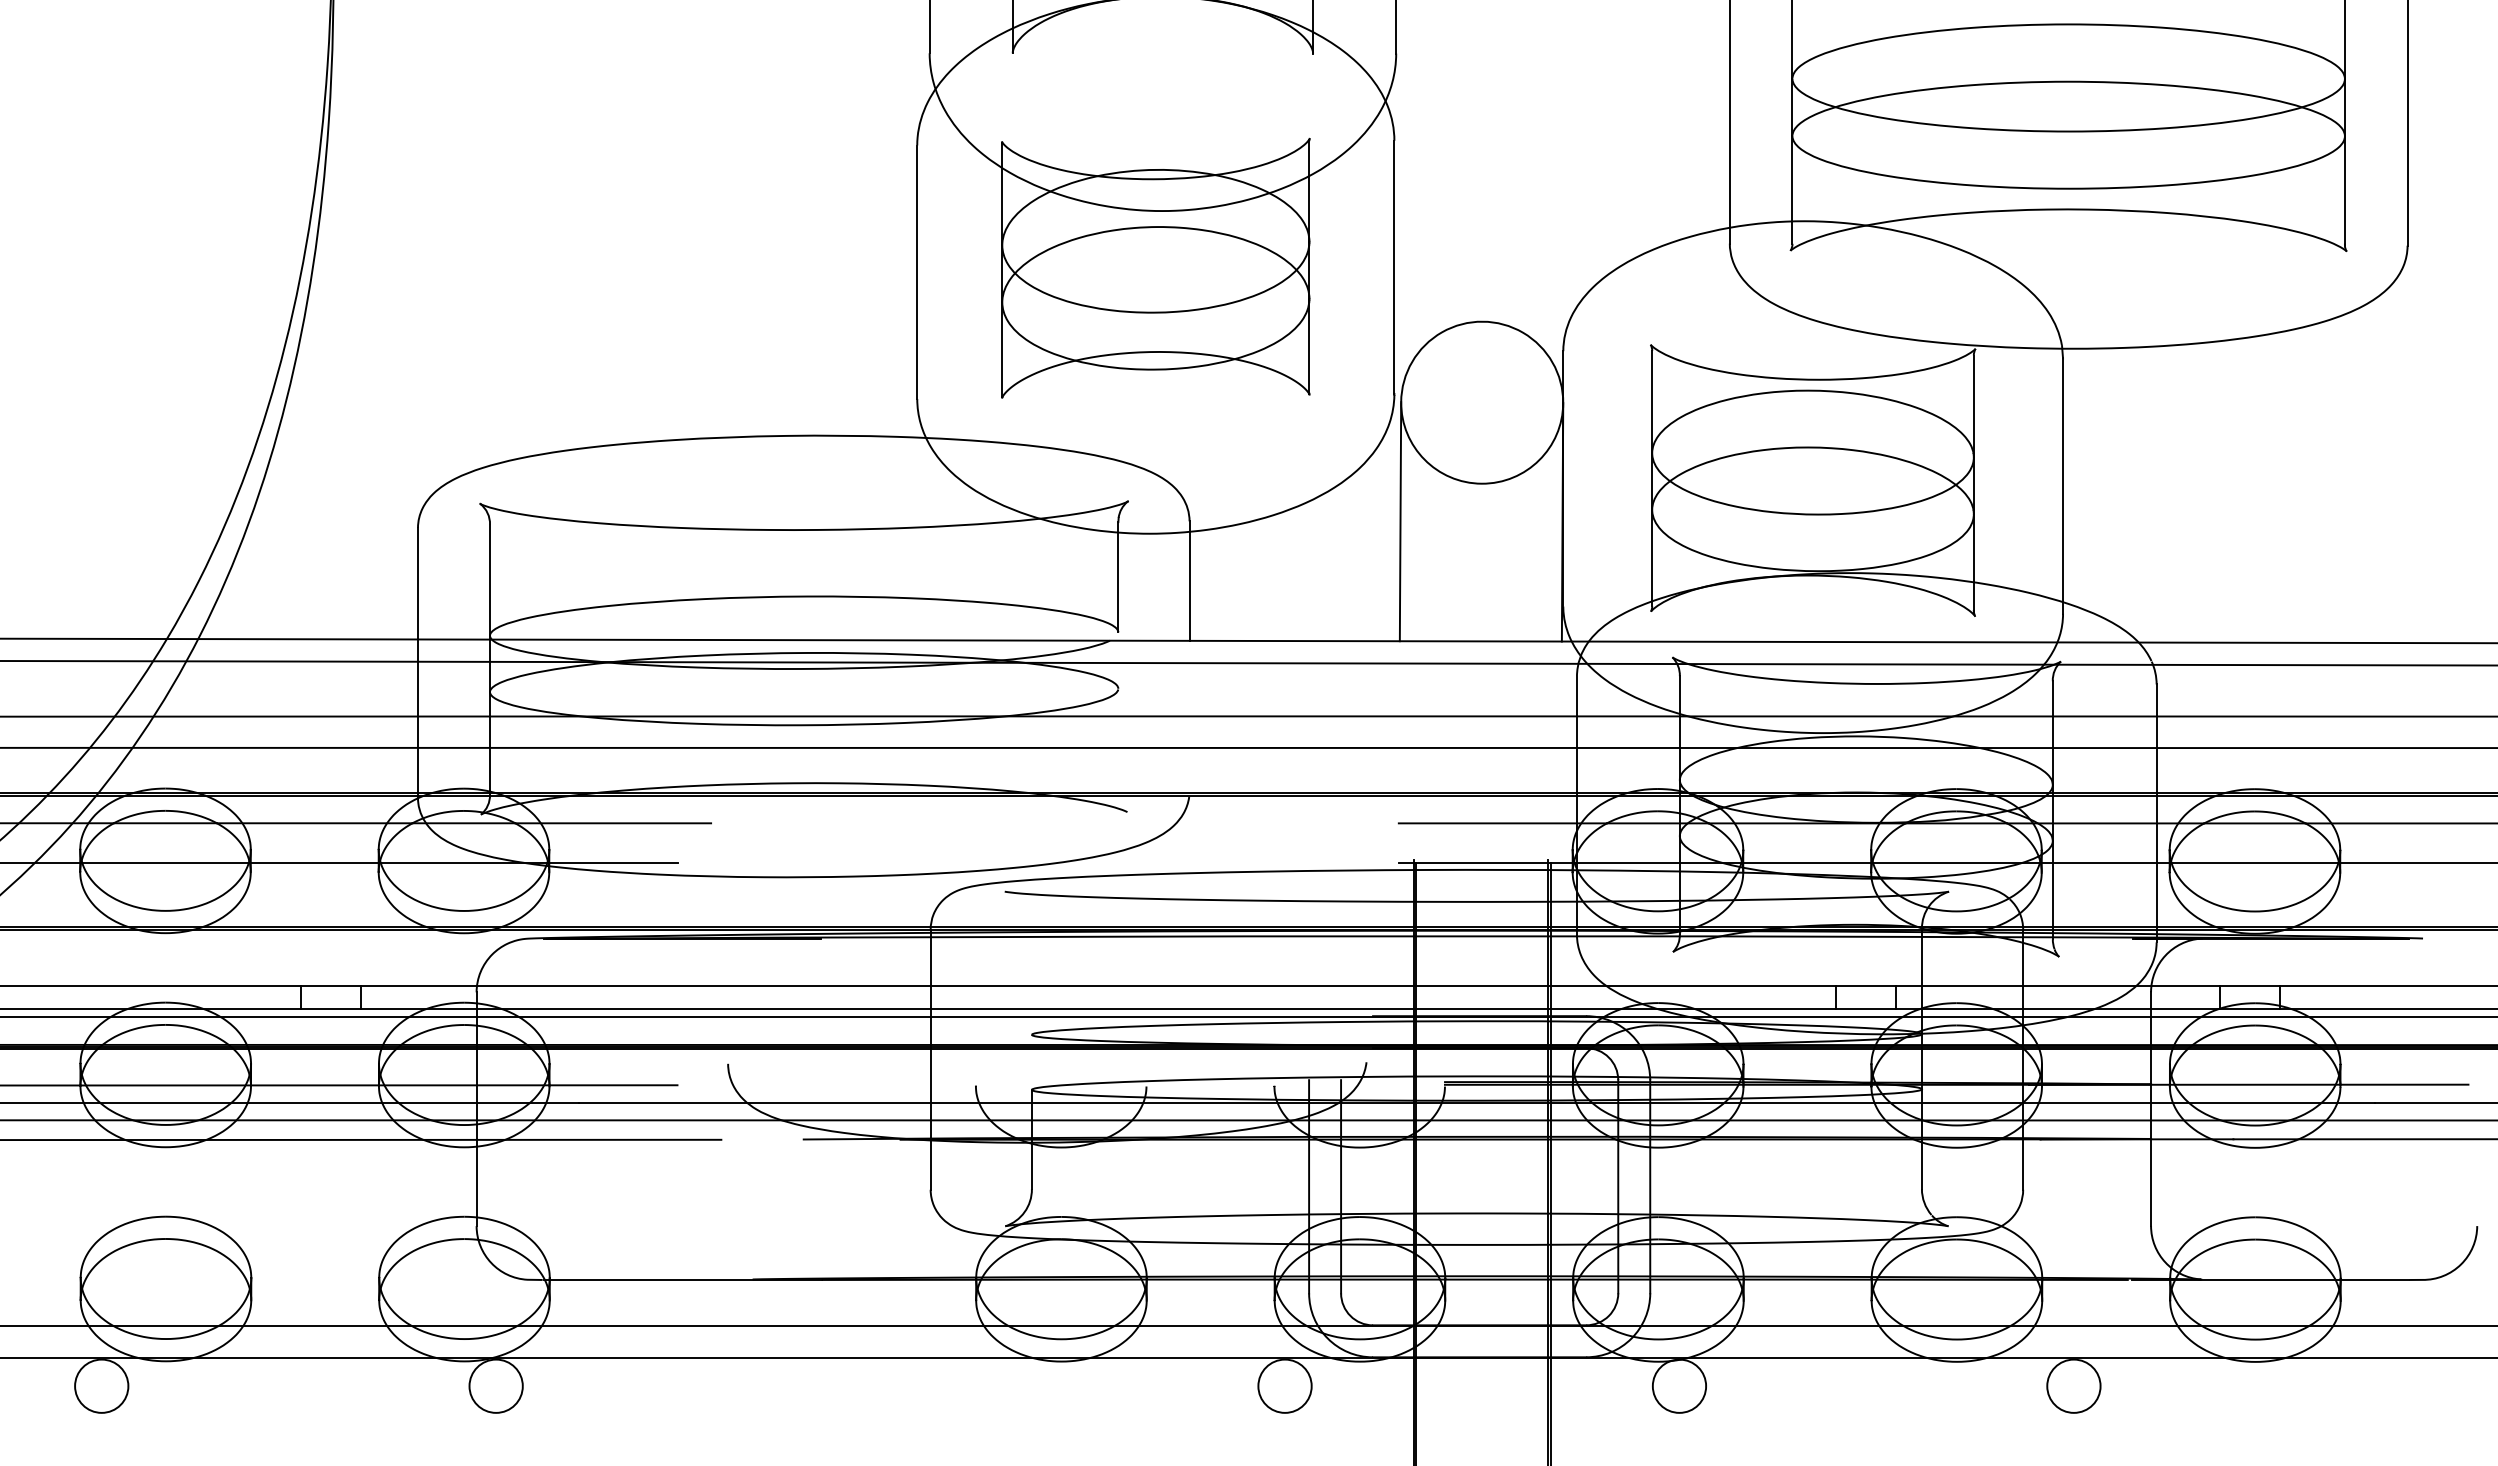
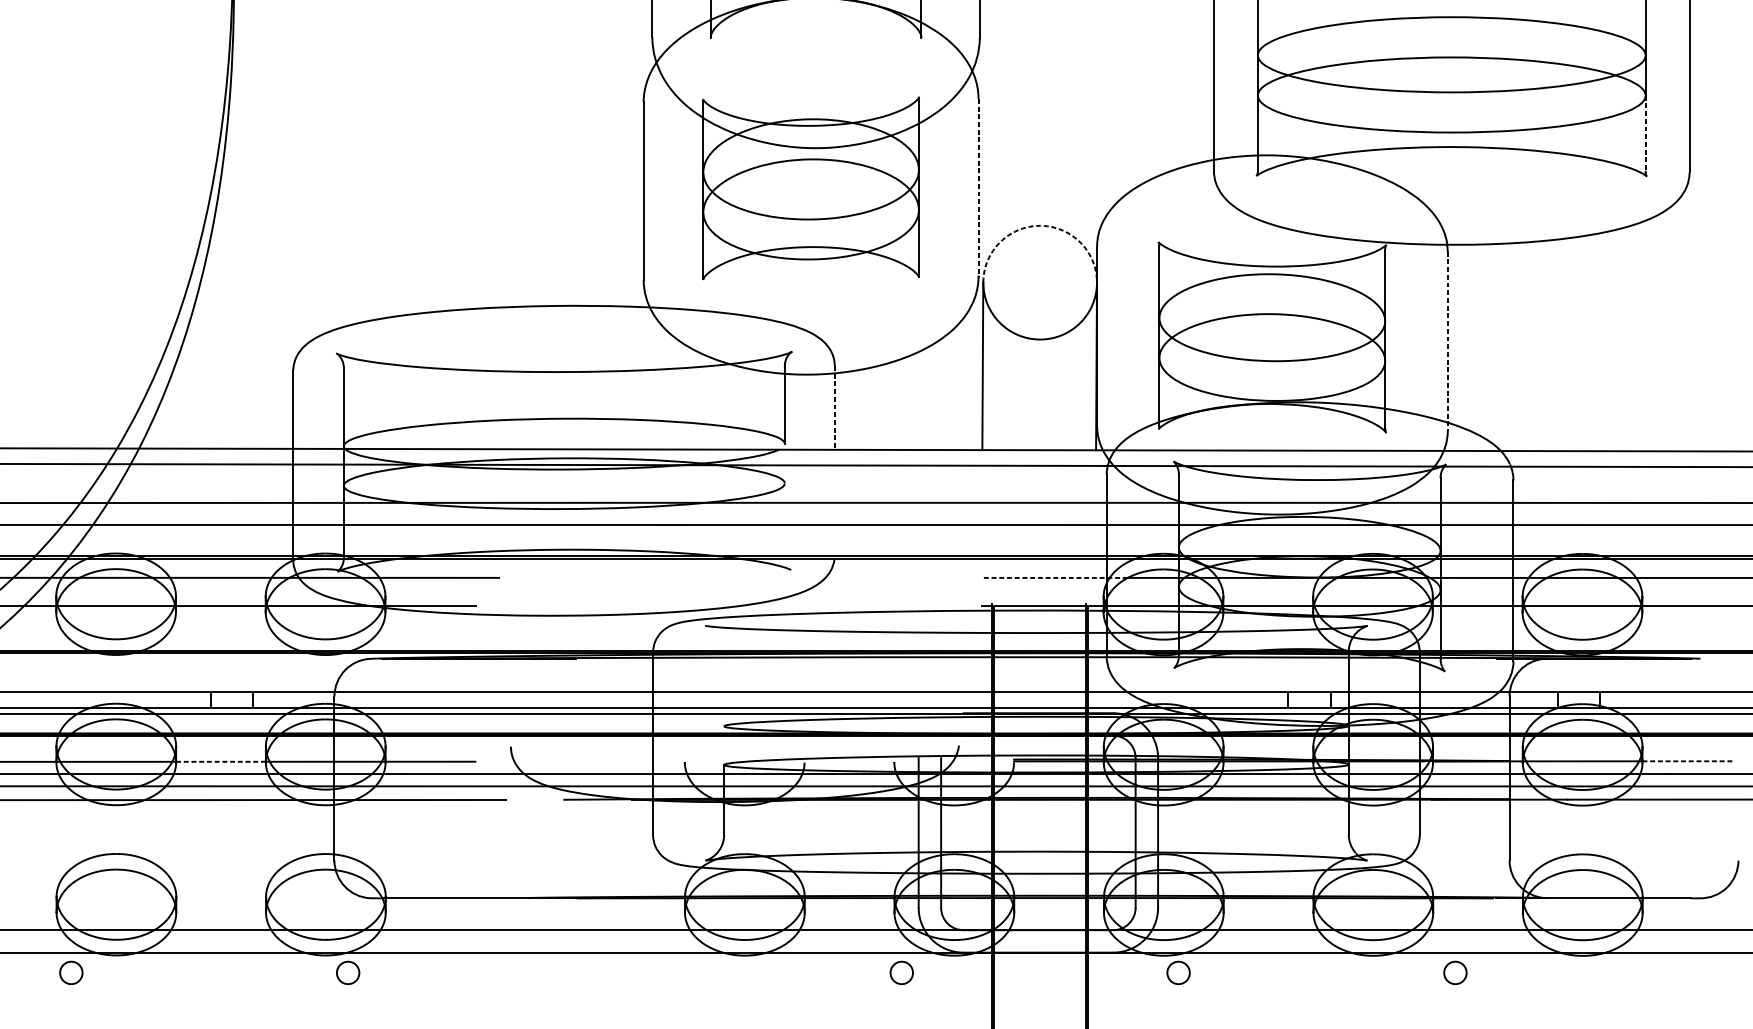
line: (2344, 190) -> (1645, 133), solid -> dashed
line: (1394, 267) -> (978, 187), solid -> dashed
arc: (1482, 321) -> (1040, 225), solid -> dashed
line: (2063, 486) -> (1448, 341), solid -> dashed
line: (1189, 581) -> (834, 408), solid -> dashed
line: (1502, 823) -> (1054, 578), solid -> dashed
line: (2403, 1084) -> (1686, 761), solid -> dashed
line: (314, 1085) -> (220, 761), solid -> dashed
circle: (101, 1385) -> (71, 972), size x0.6
circle: (495, 1385) -> (347, 972), size x0.6
circle: (1284, 1385) -> (901, 972), size x0.6
circle: (1679, 1385) -> (1178, 972), size x0.6
circle: (2073, 1385) -> (1455, 972), size x0.6

